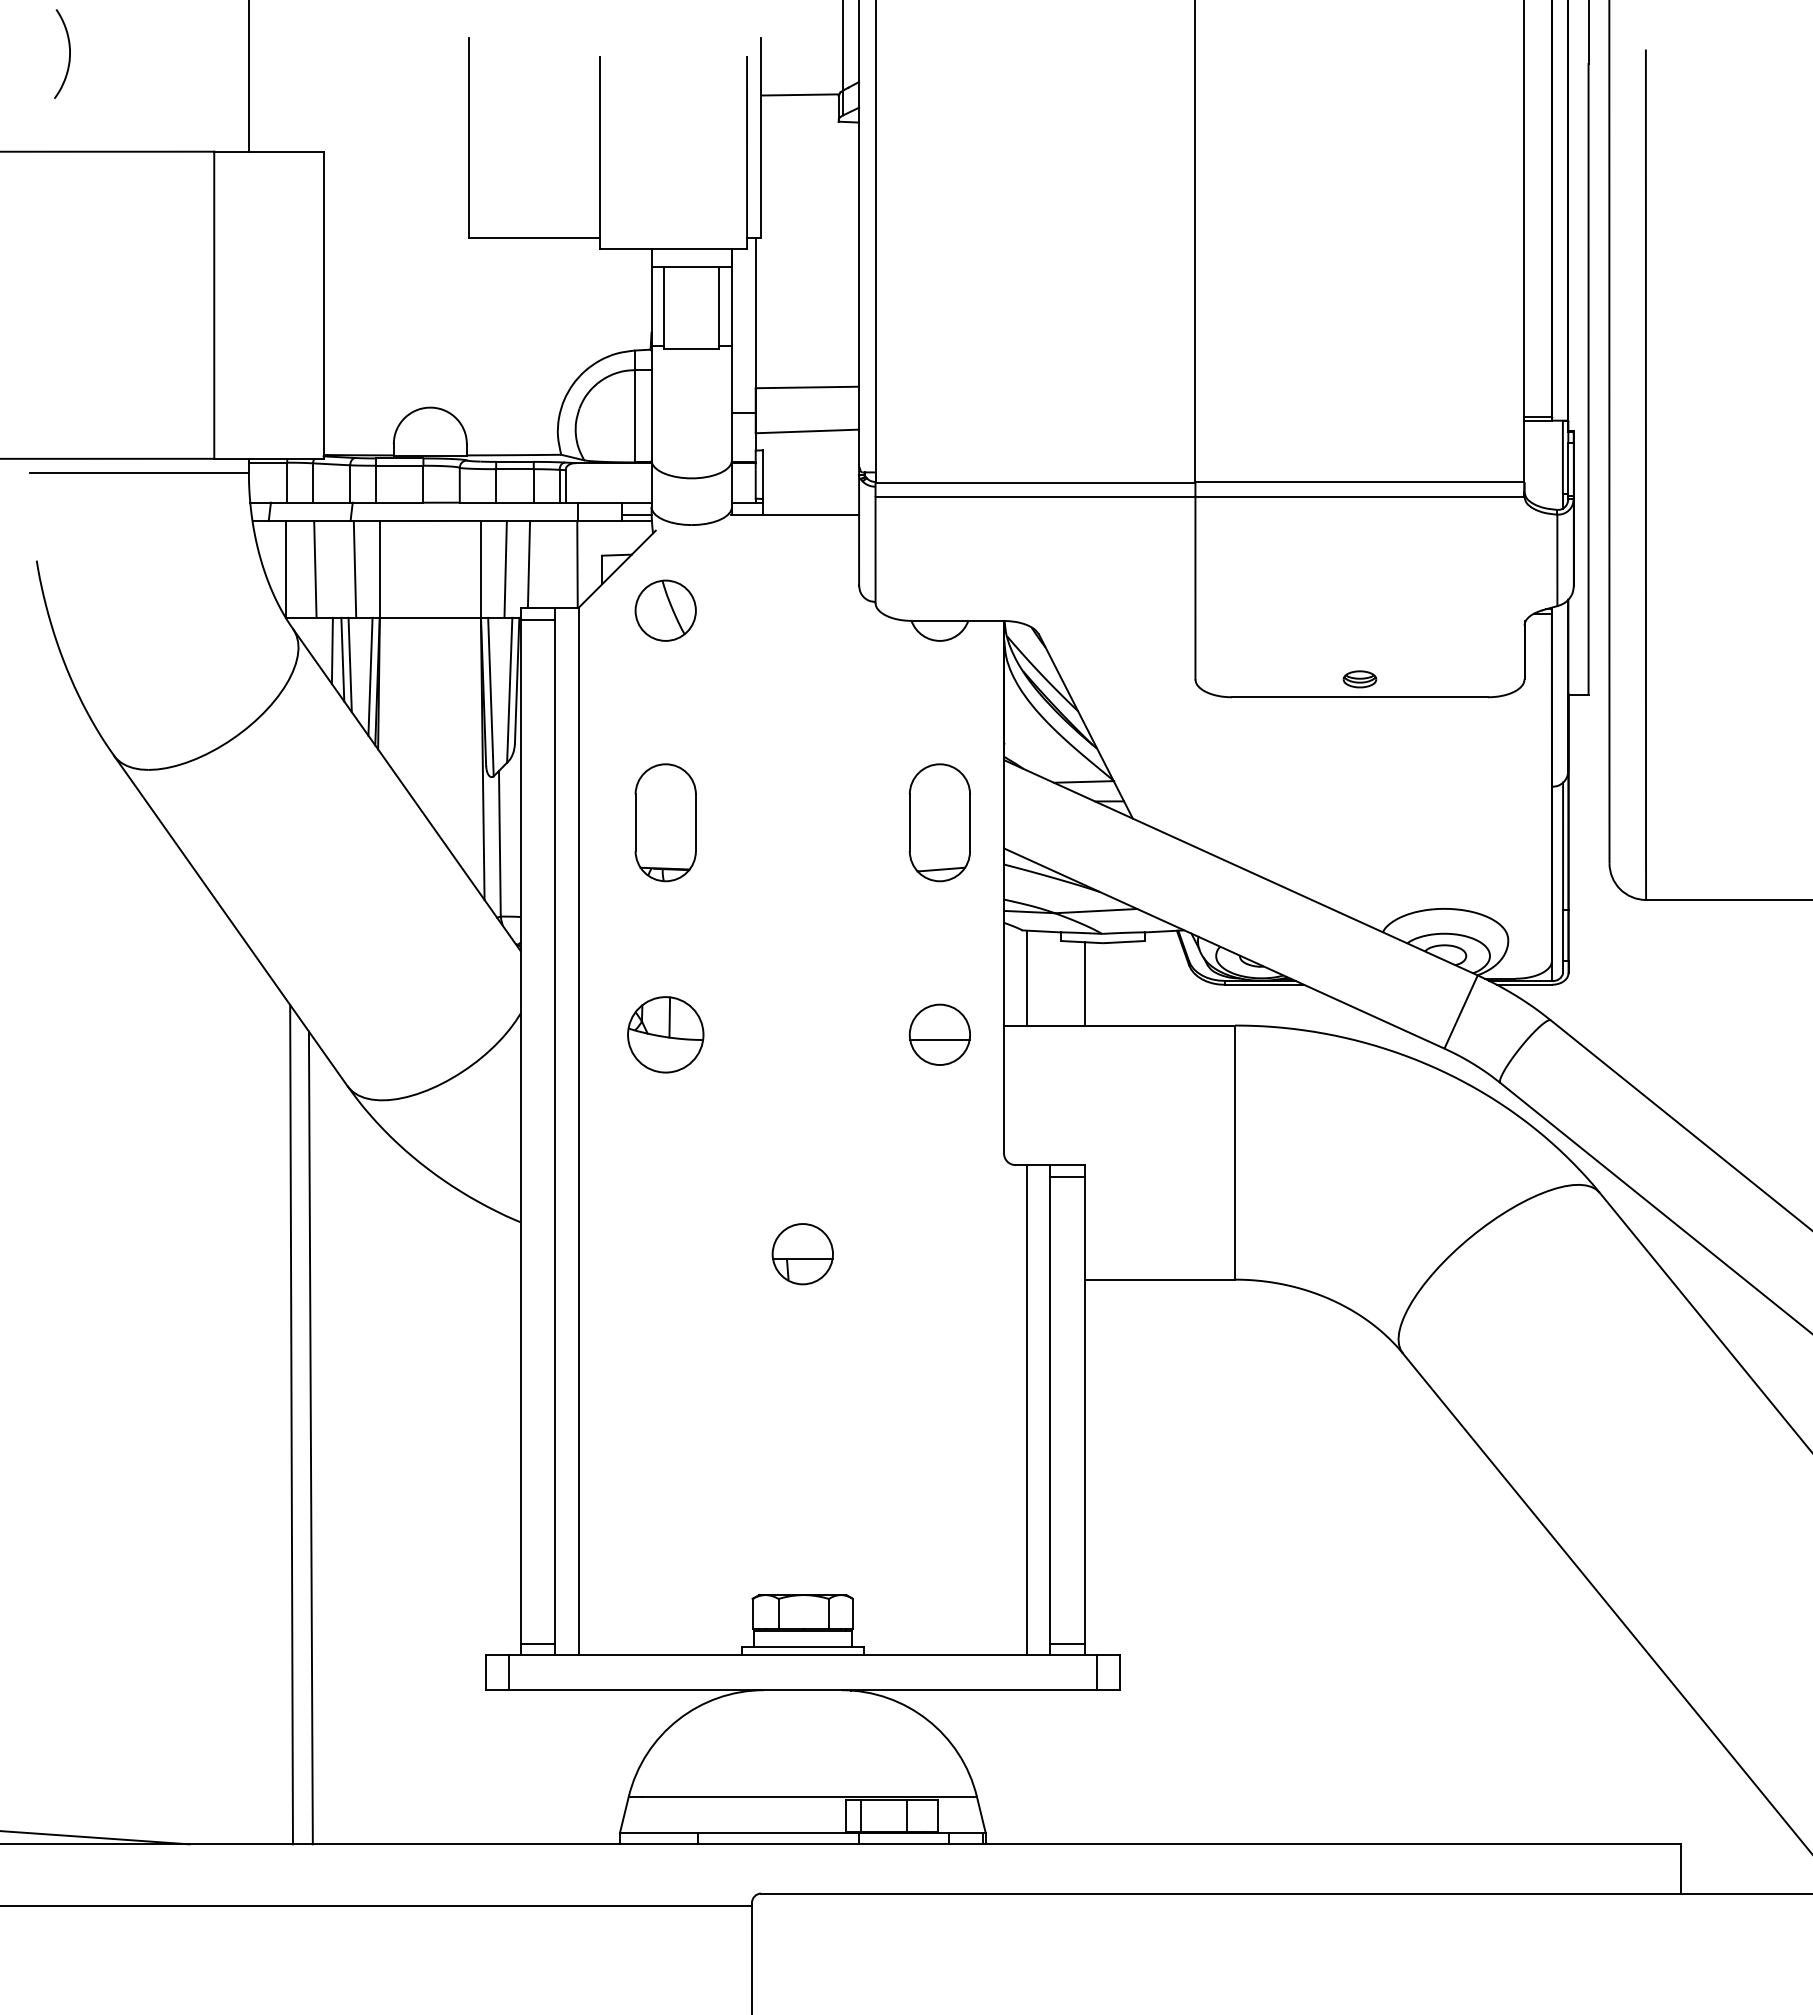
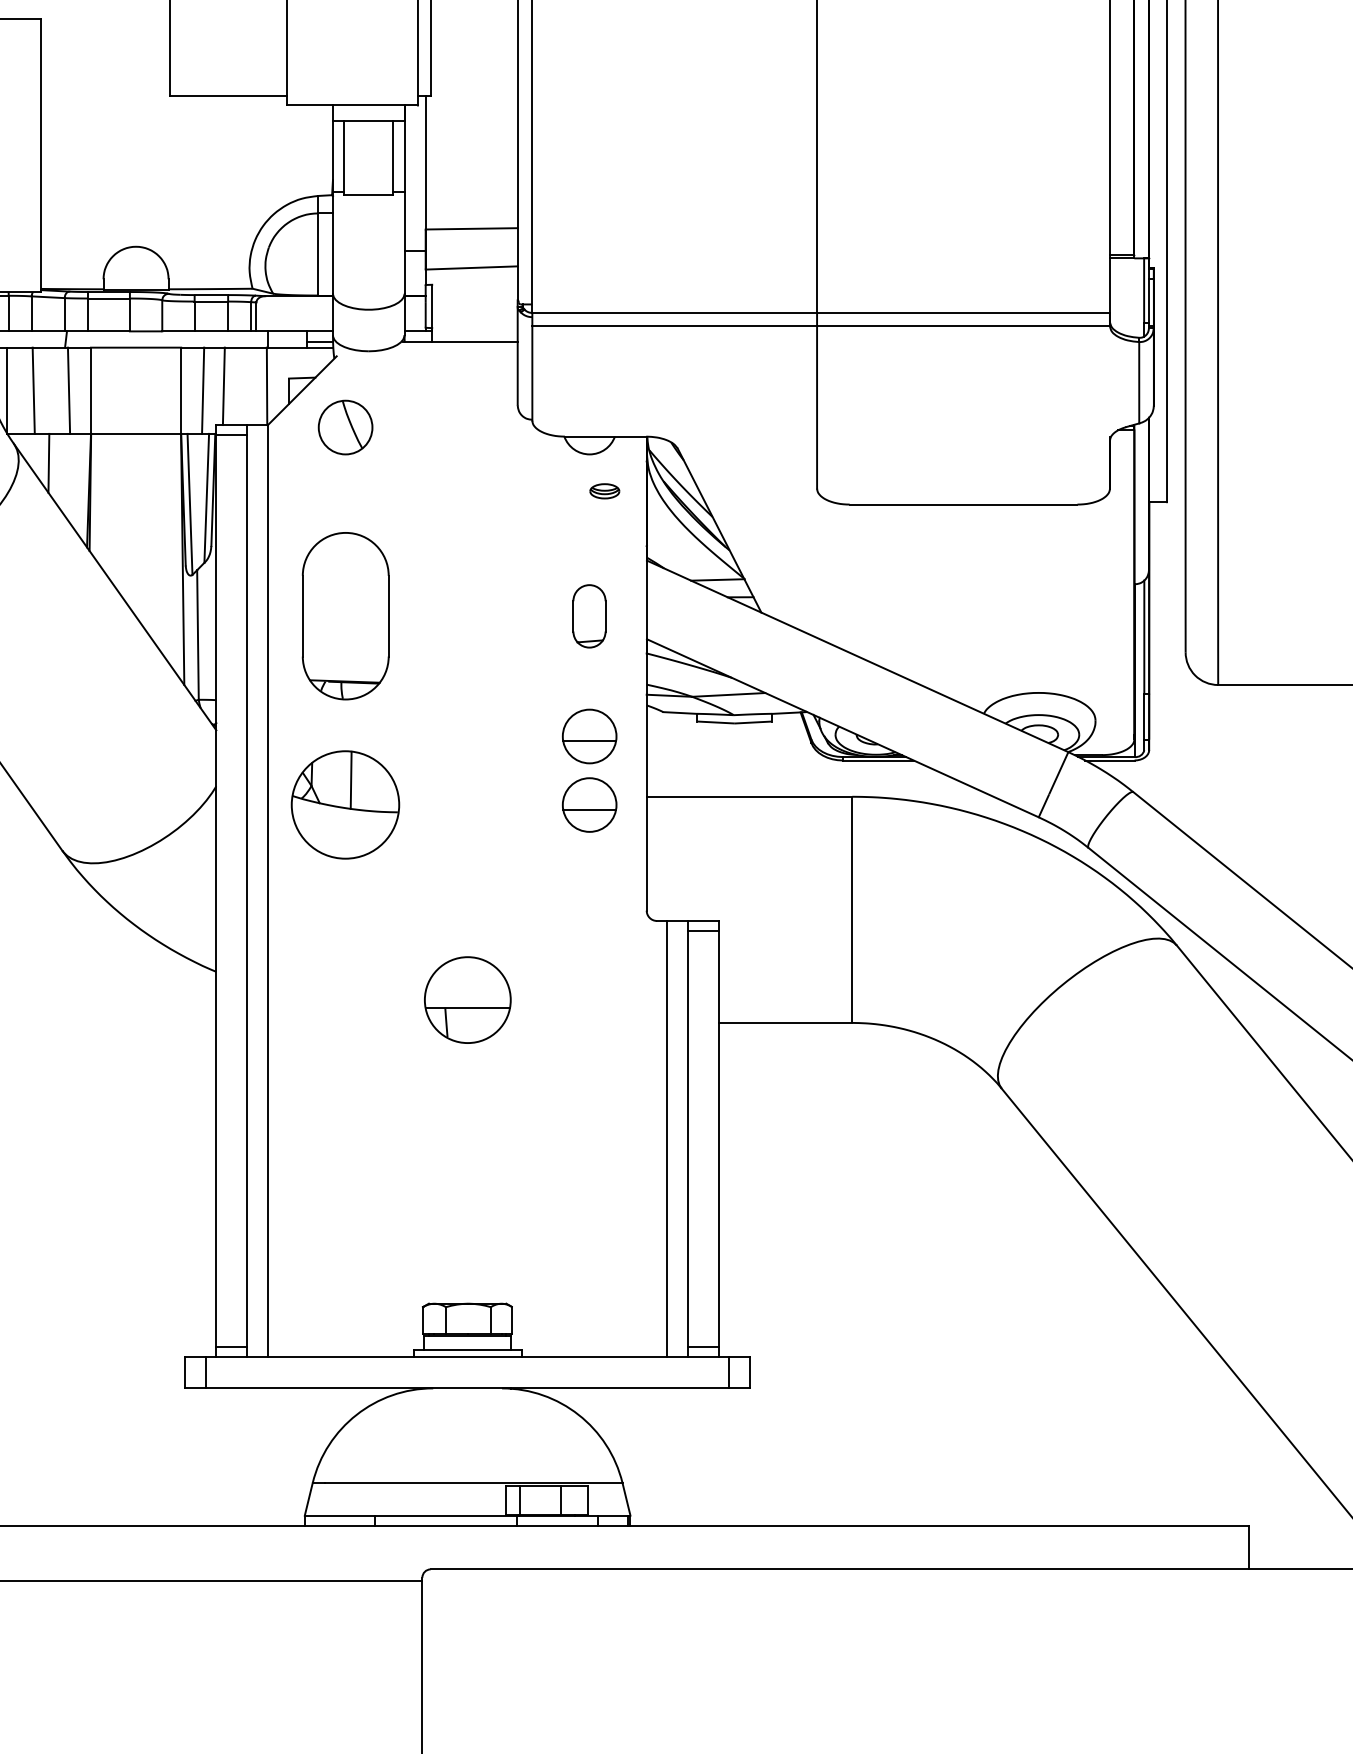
line: (342, 659) -> (57, 470), removed
line: (349, 664) -> (64, 475), removed
line: (370, 676) -> (82, 486), removed
part: (1359, 679) -> (604, 491), moved
part: (665, 822) -> (345, 616), size x1.6
part: (939, 822) -> (589, 616), size x0.6
part: (939, 957) -> (589, 736), added
line: (1027, 977) -> (667, 754), removed
line: (1085, 983) -> (719, 759), removed
part: (665, 1034) -> (345, 804), size x1.6
part: (802, 1254) -> (467, 1000), size x1.6
line: (291, 1424) -> (12, 1151), removed
line: (310, 1437) -> (29, 1163), removed

